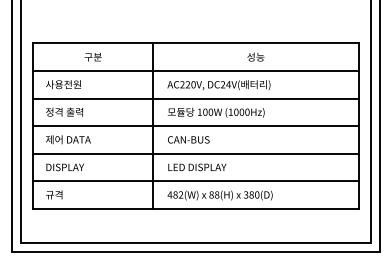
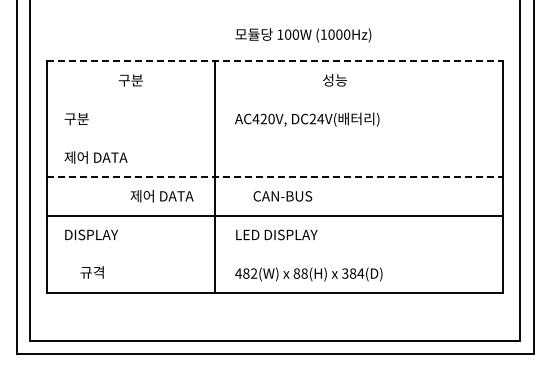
line: (196, 43) -> (275, 61), solid -> dashed
text: (256, 57) -> (335, 80), moved
line: (195, 70) -> (274, 99), removed
text: (62, 84) -> (88, 118), 사용전원 -> 구분
text: (182, 84) -> (255, 118), AC220V, -> AC420V,
line: (195, 98) -> (274, 138), removed
text: (67, 112) -> (95, 157), 정격 출력 -> 제어 DATA
text: (216, 112) -> (303, 35), moved
line: (196, 126) -> (275, 177), solid -> dashed
text: (67, 139) -> (161, 196), moved
text: (188, 139) -> (282, 196), moved
line: (195, 181) -> (274, 254), removed
text: (53, 194) -> (91, 272), moved
text: (256, 194) -> (360, 273), 380(D) -> 384(D)

